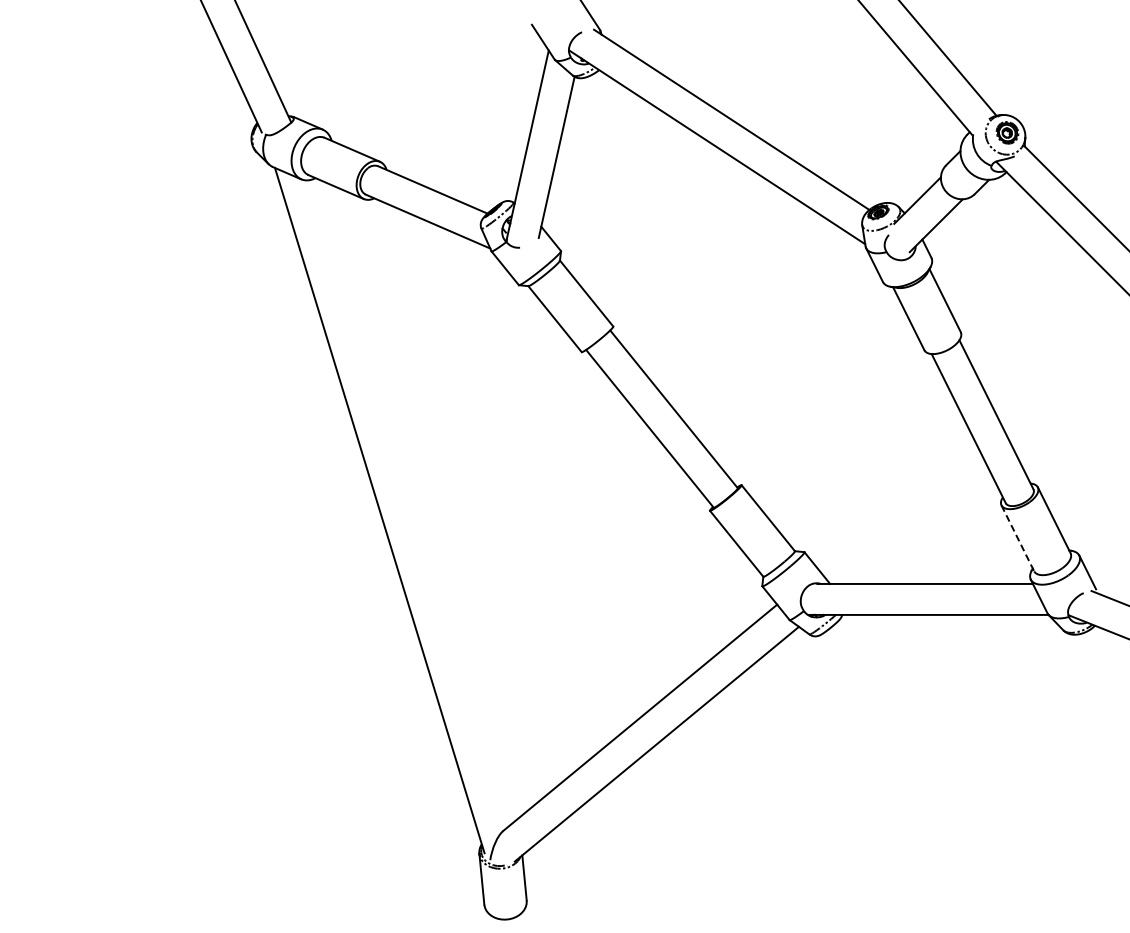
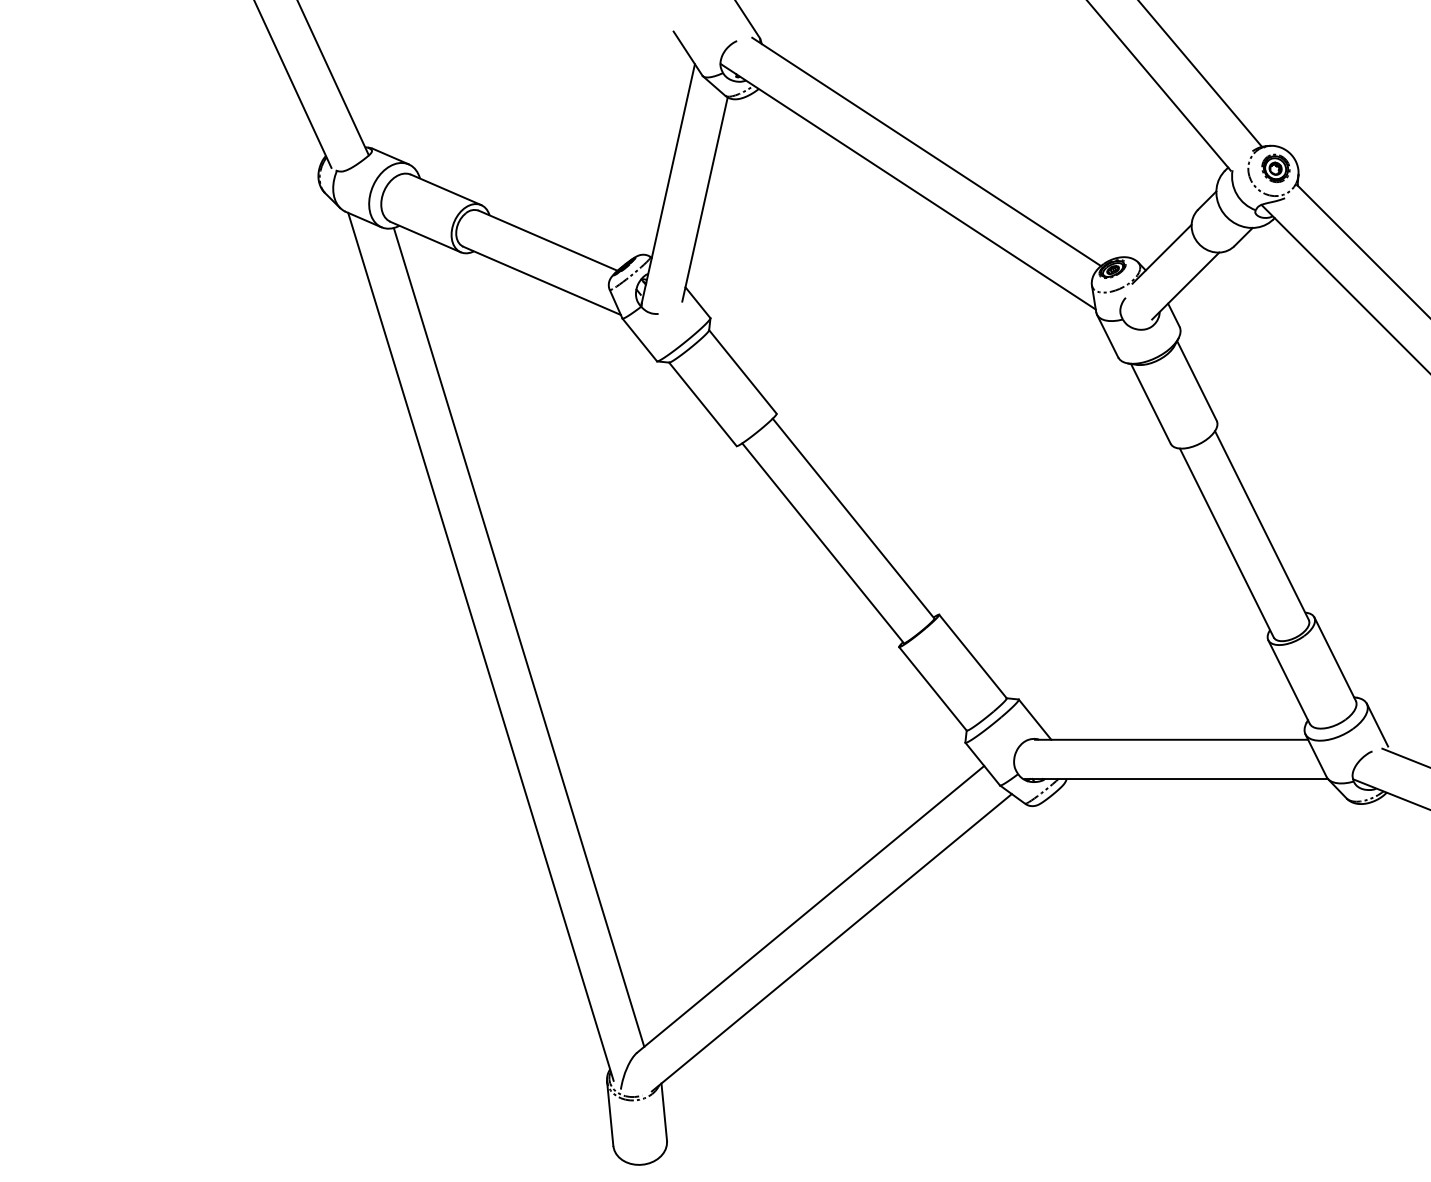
line: (409, 502) -> (518, 636), added
line: (1017, 538) -> (1288, 682), dashed -> solid

